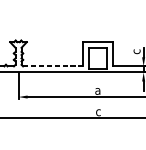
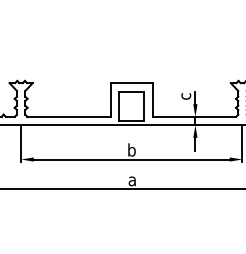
line: (53, 66) -> (69, 116), dashed -> solid
text: (97, 89) -> (131, 149), a -> b
text: (97, 112) -> (131, 181), c -> a

